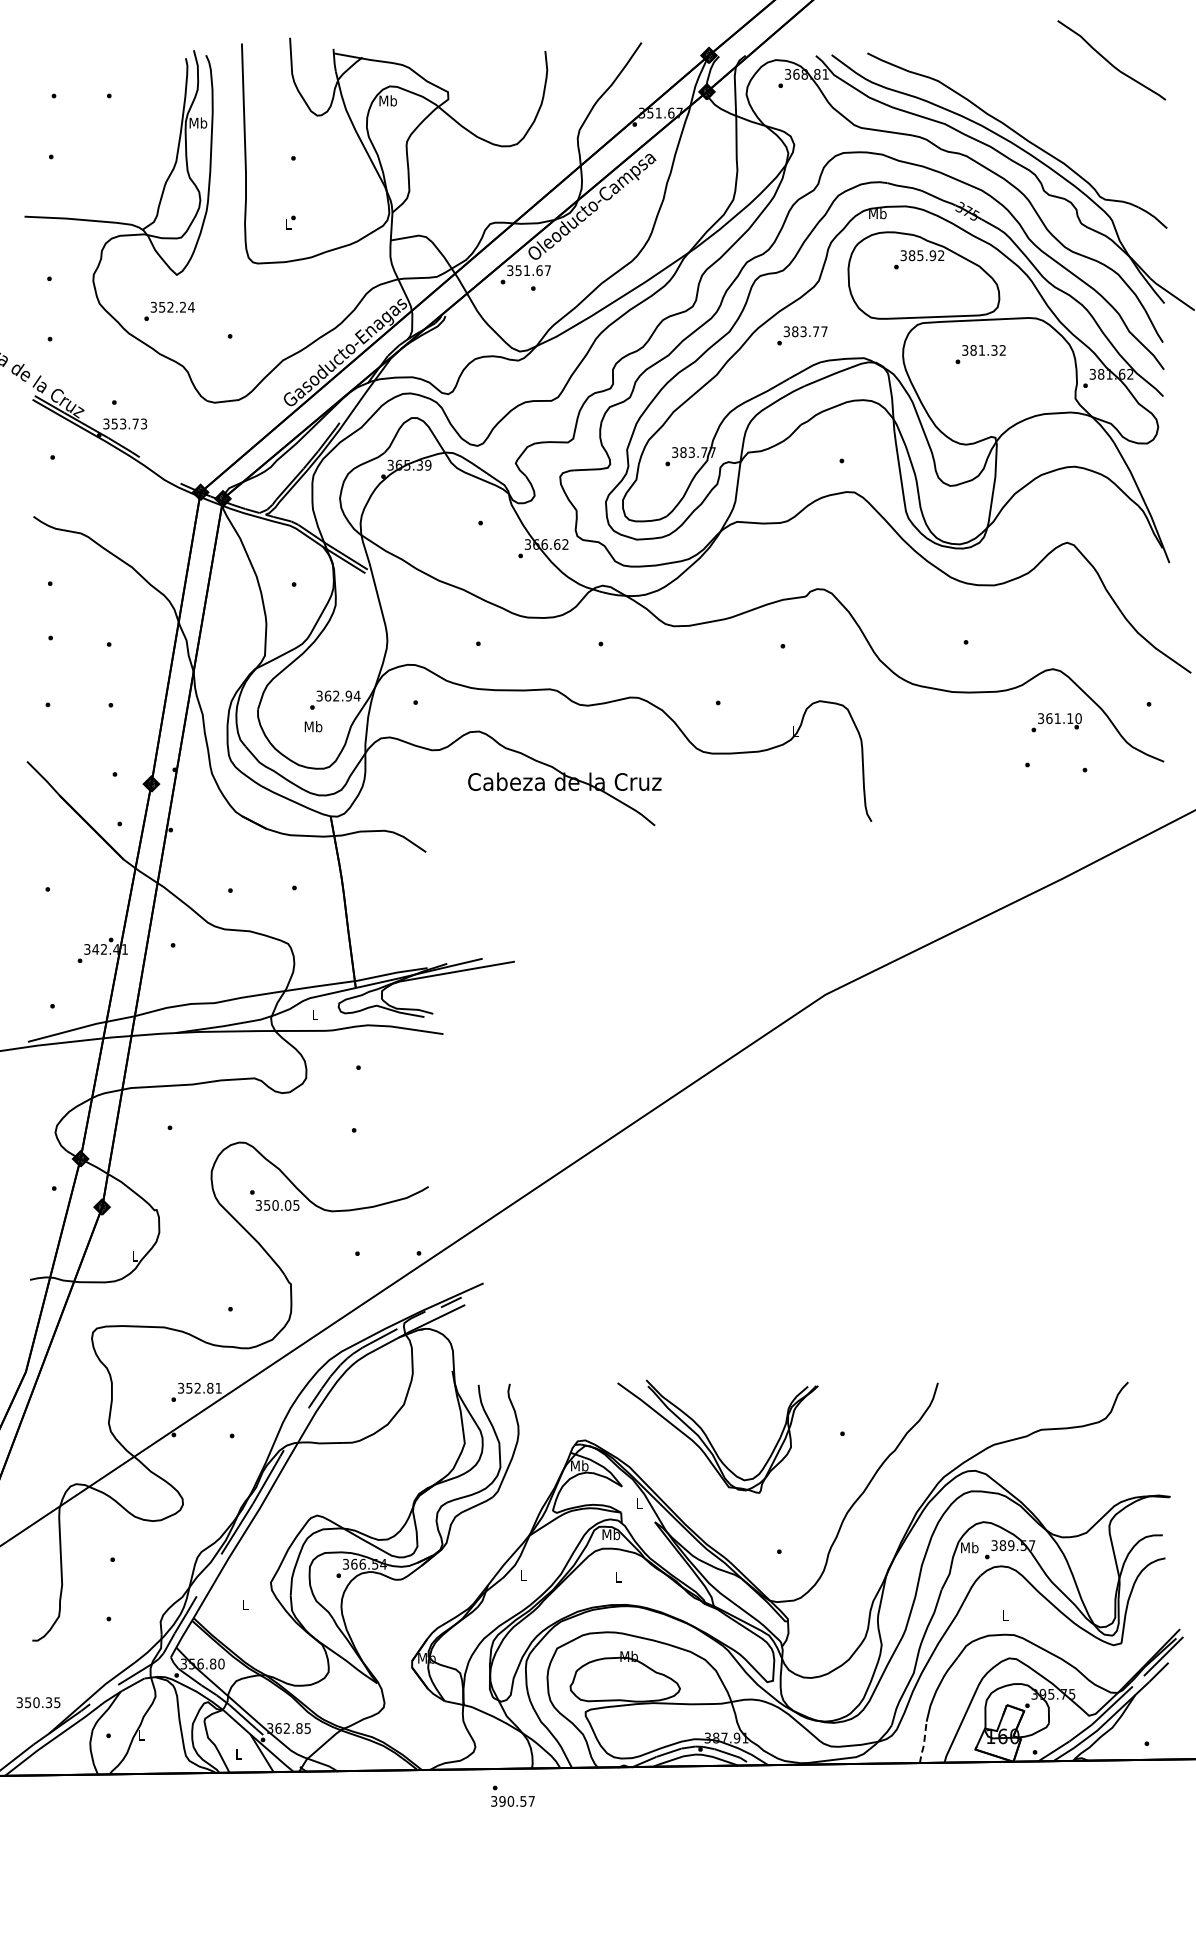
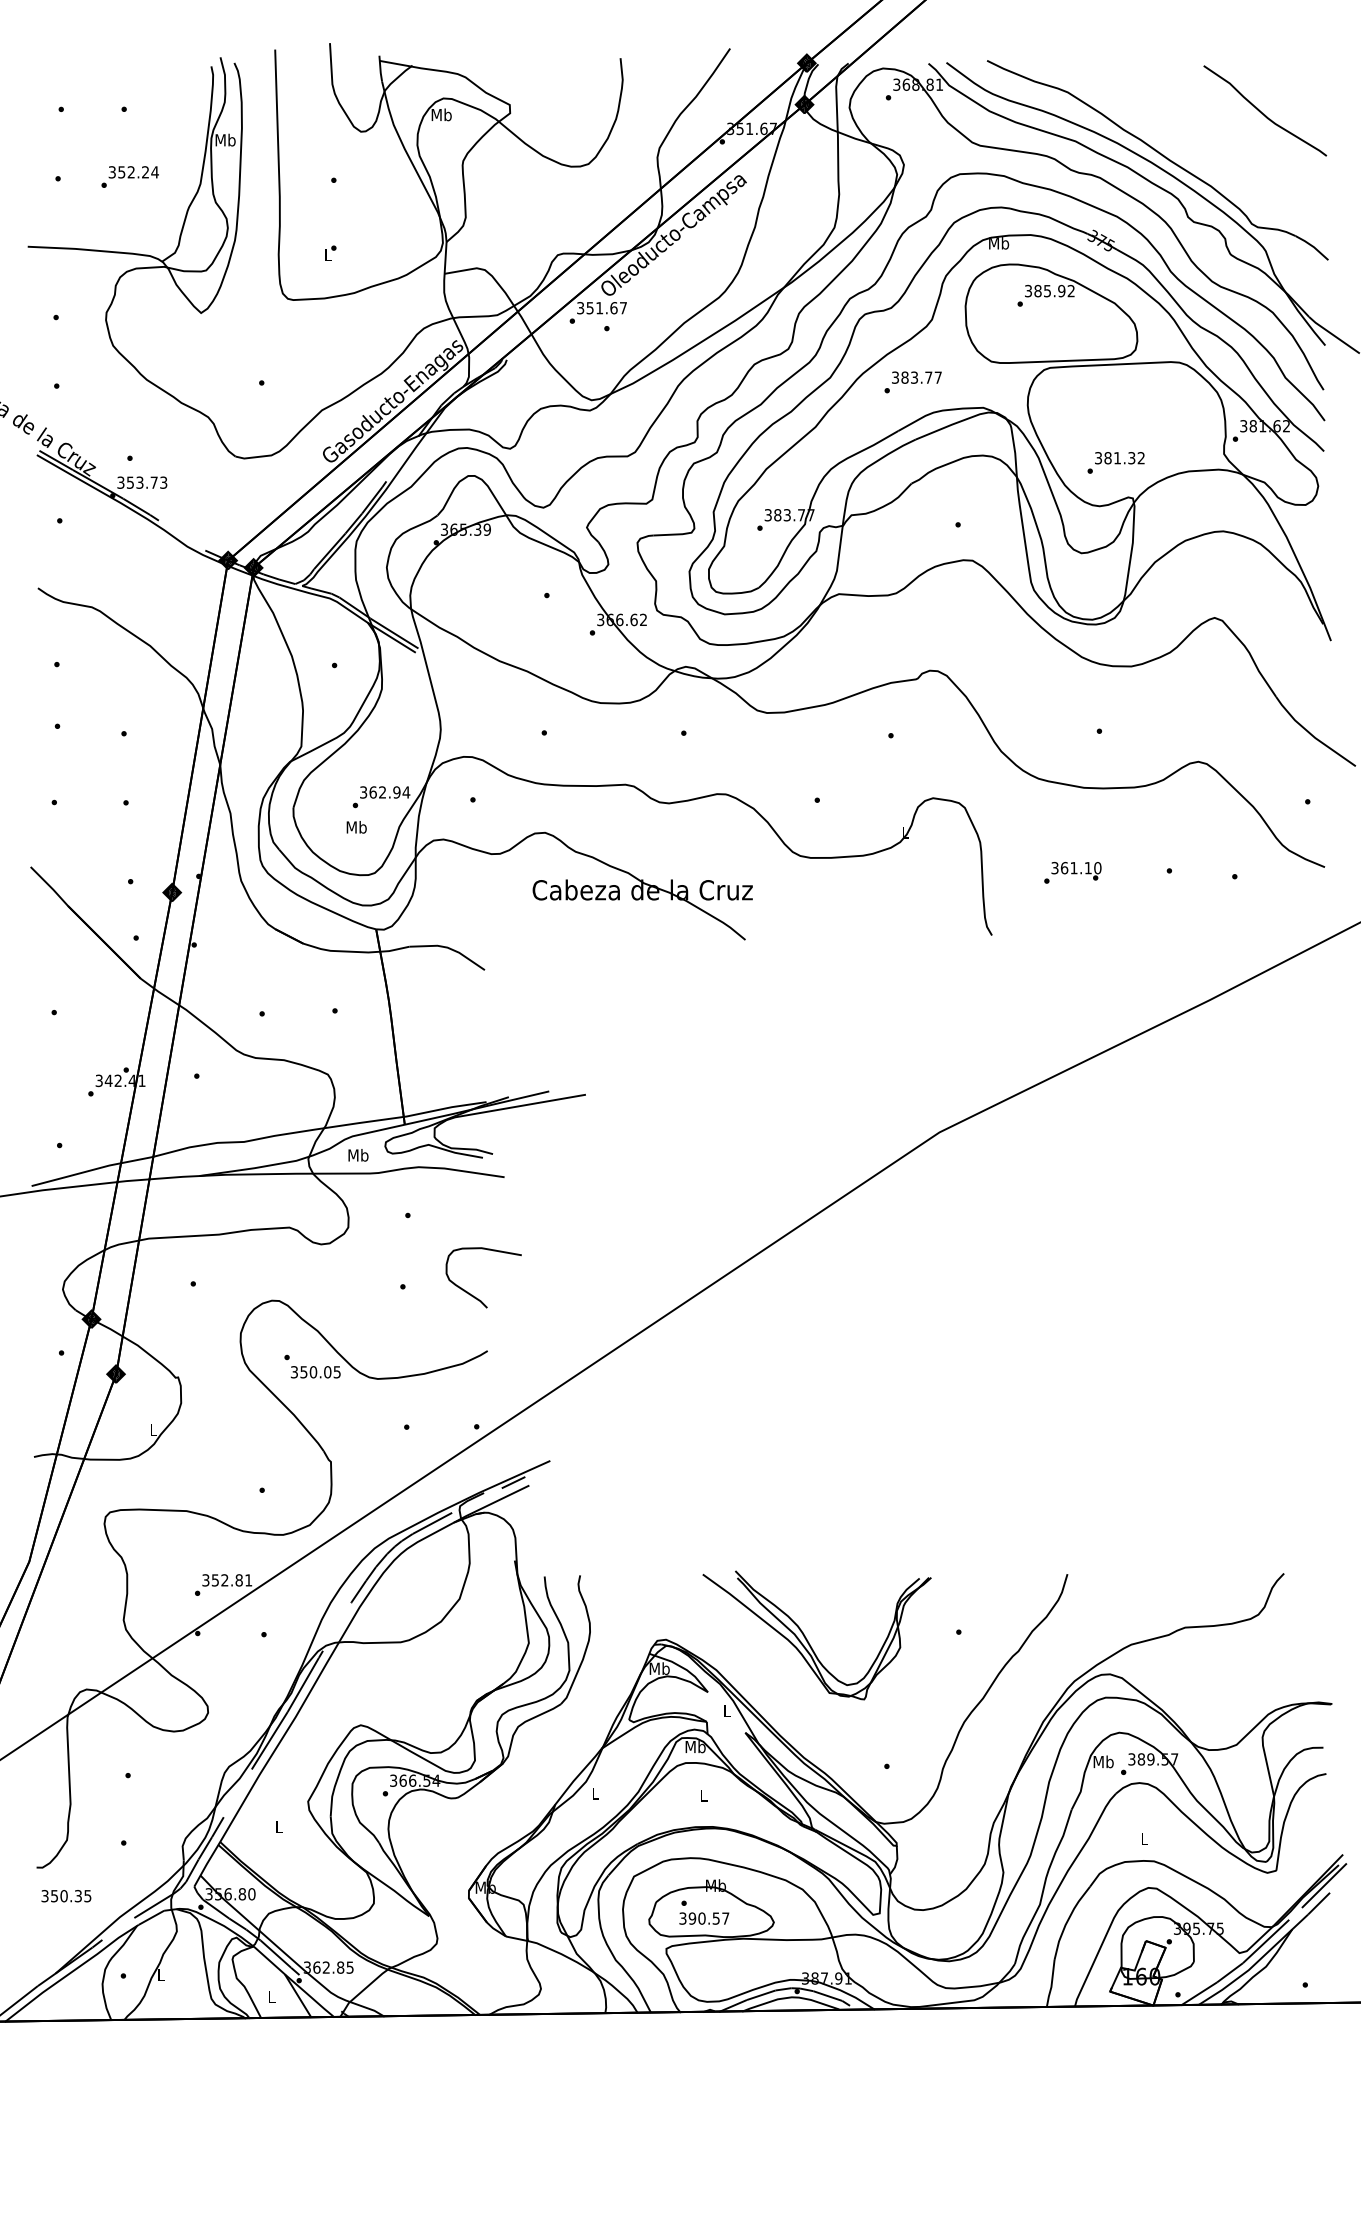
curve: (1109, 61) -> (1262, 112), moved
text: (169, 310) -> (130, 175), moved
text: (980, 354) -> (1115, 462), moved
text: (1056, 722) -> (1072, 872), moved
text: (314, 1014) -> (357, 1154), L -> Mb
curve: (414, 1136) -> (471, 1293), added
text: (38, 1702) -> (66, 1895), moved
line: (924, 1743) -> (1052, 1984), dashed -> solid
text: (512, 1795) -> (703, 1911), moved

